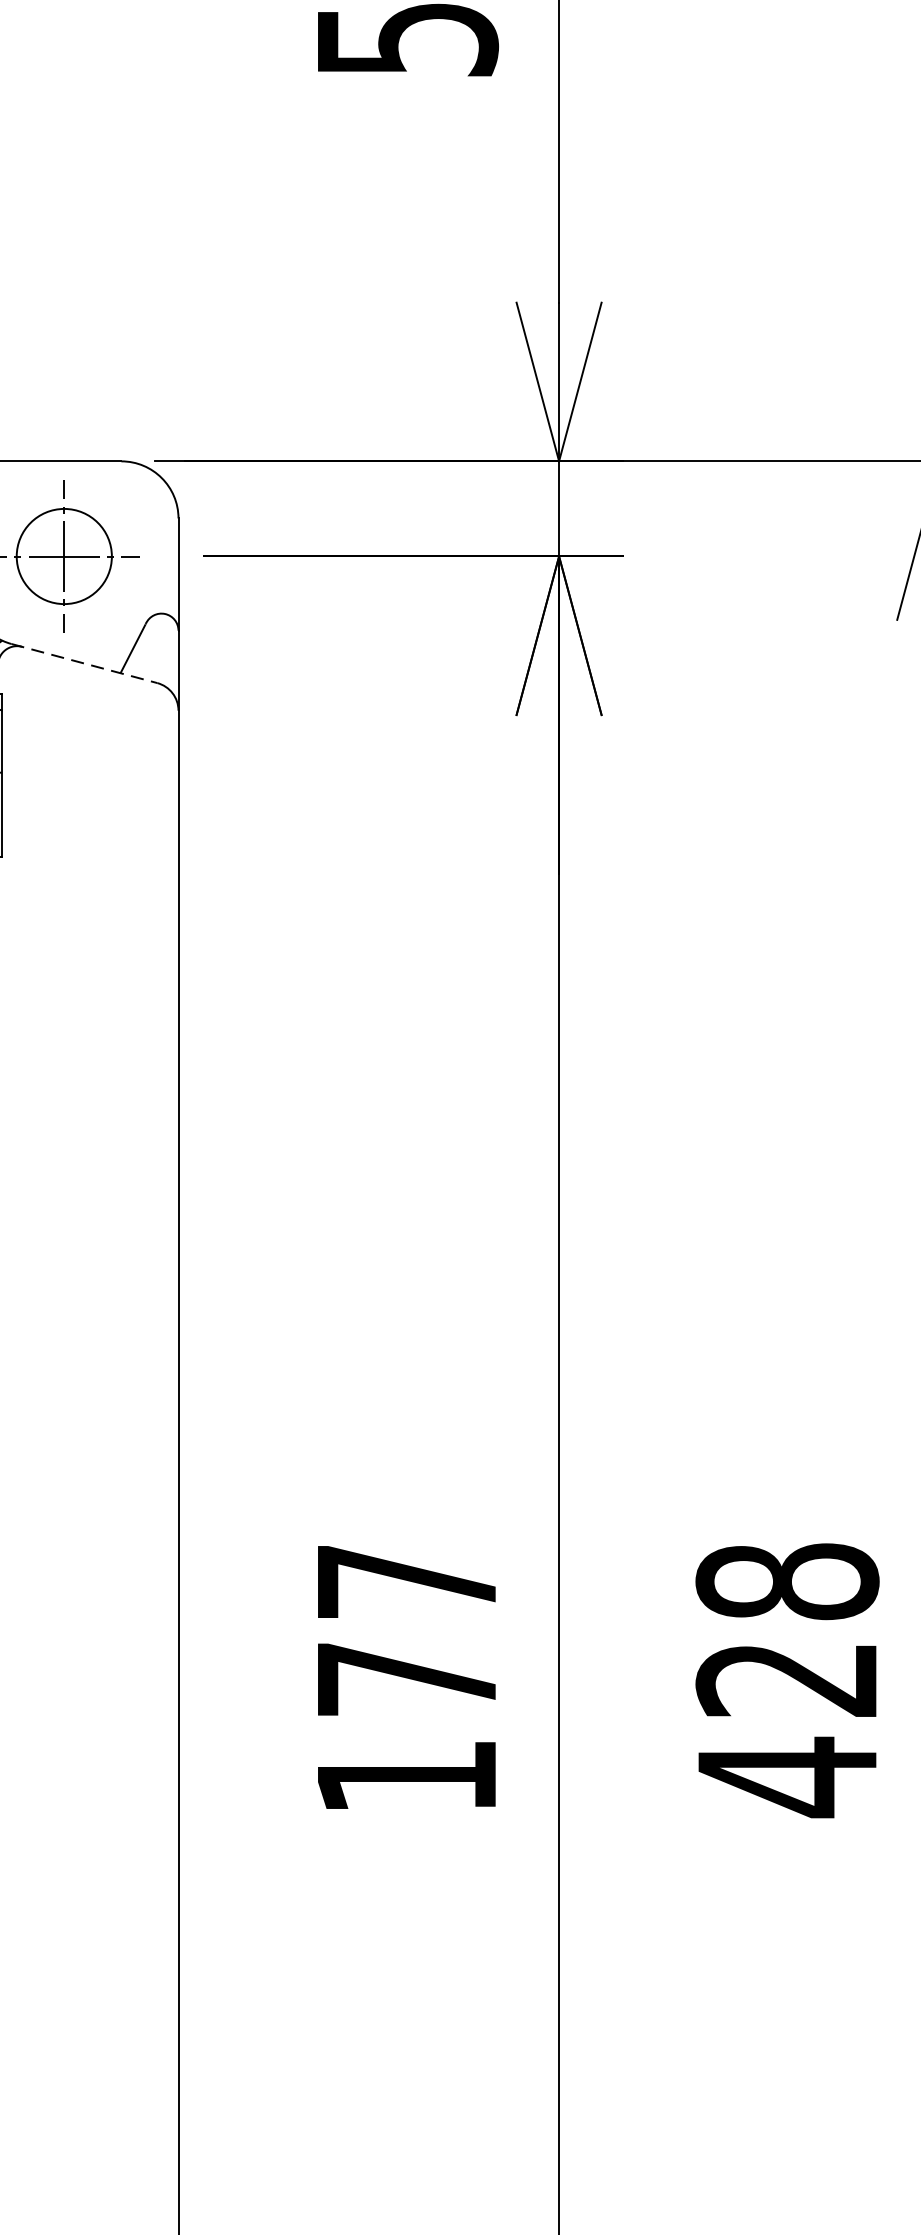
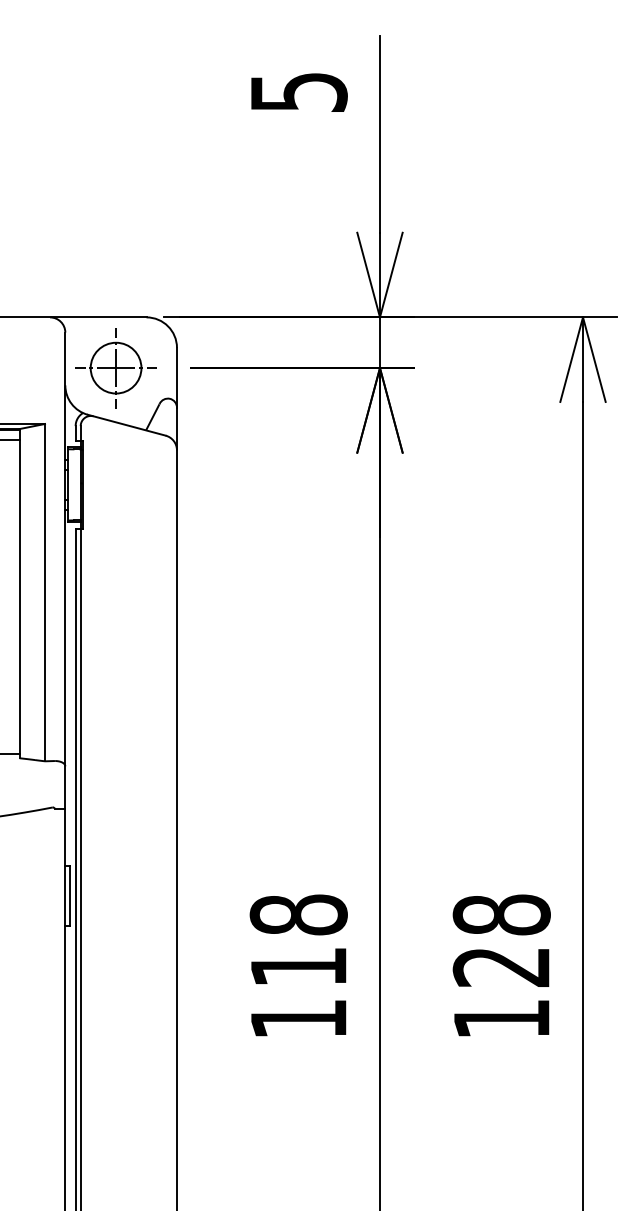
line: (85, 664) -> (127, 425), dashed -> solid
text: (406, 1629) -> (298, 940), 177 -> 118
text: (786, 1777) -> (501, 1019), 428 -> 128

